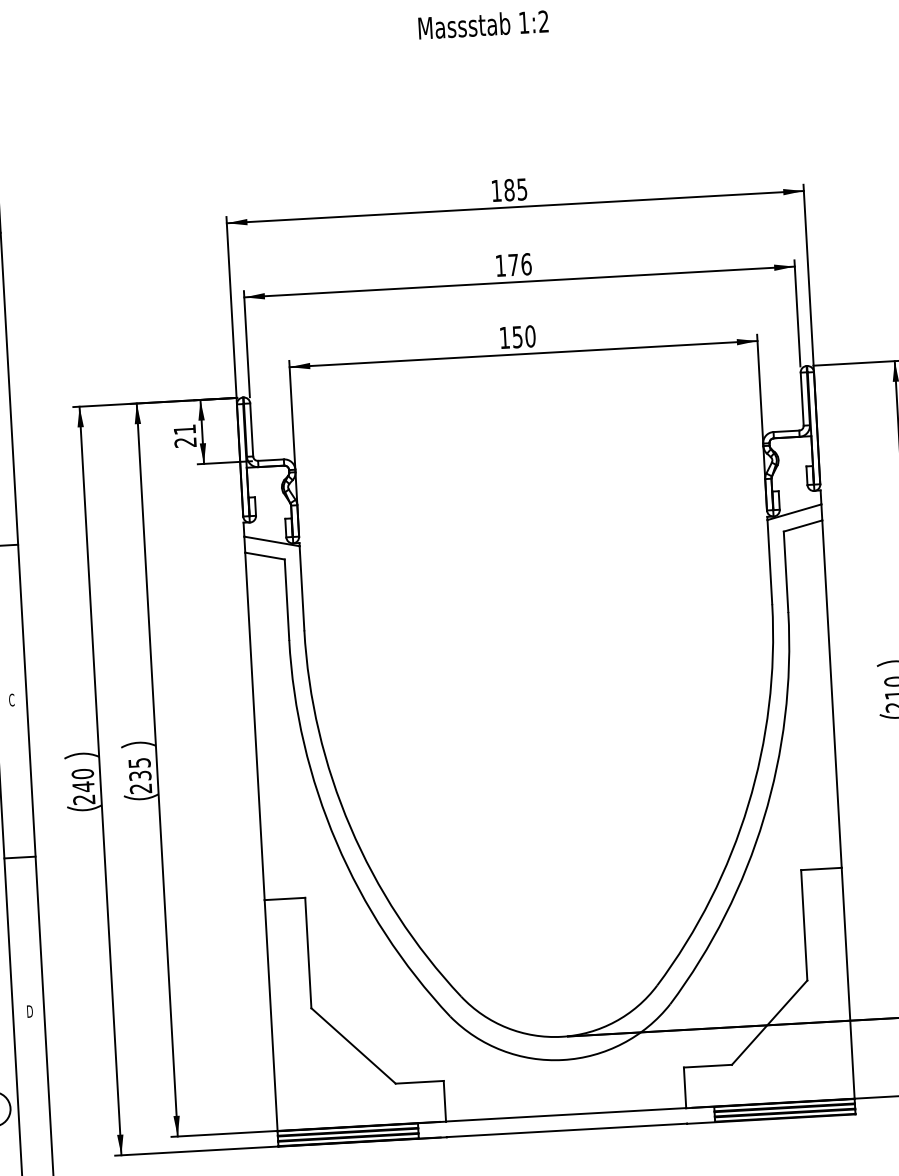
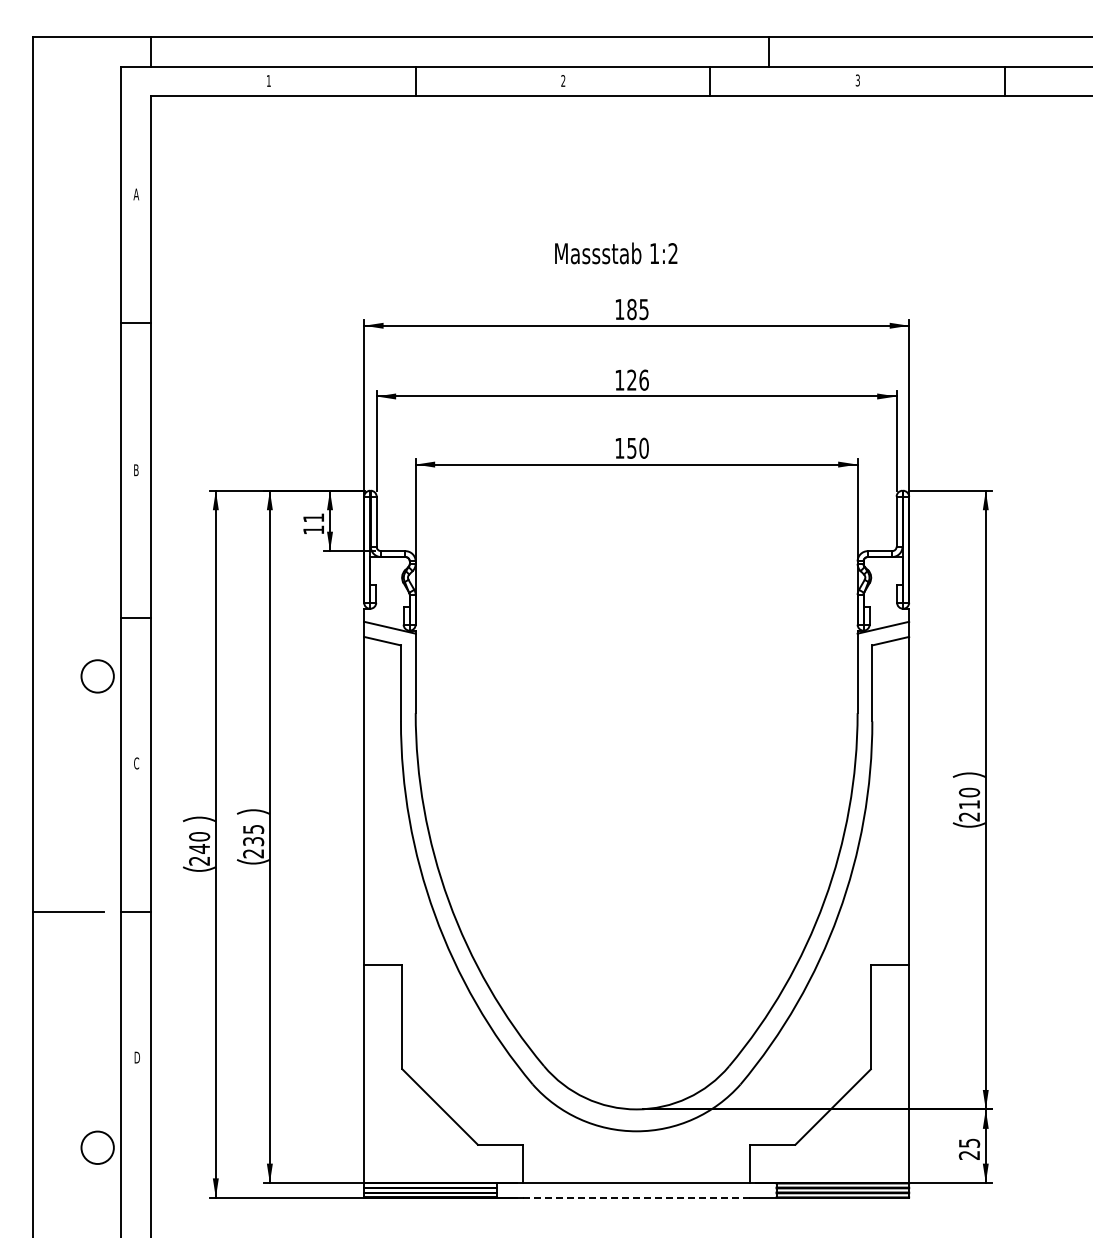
text: (483, 24) -> (616, 253), moved
text: (513, 264) -> (631, 379), 176 -> 126
text: (185, 441) -> (313, 529), 21 -> 11
line: (567, 1130) -> (637, 1197), solid -> dashed

